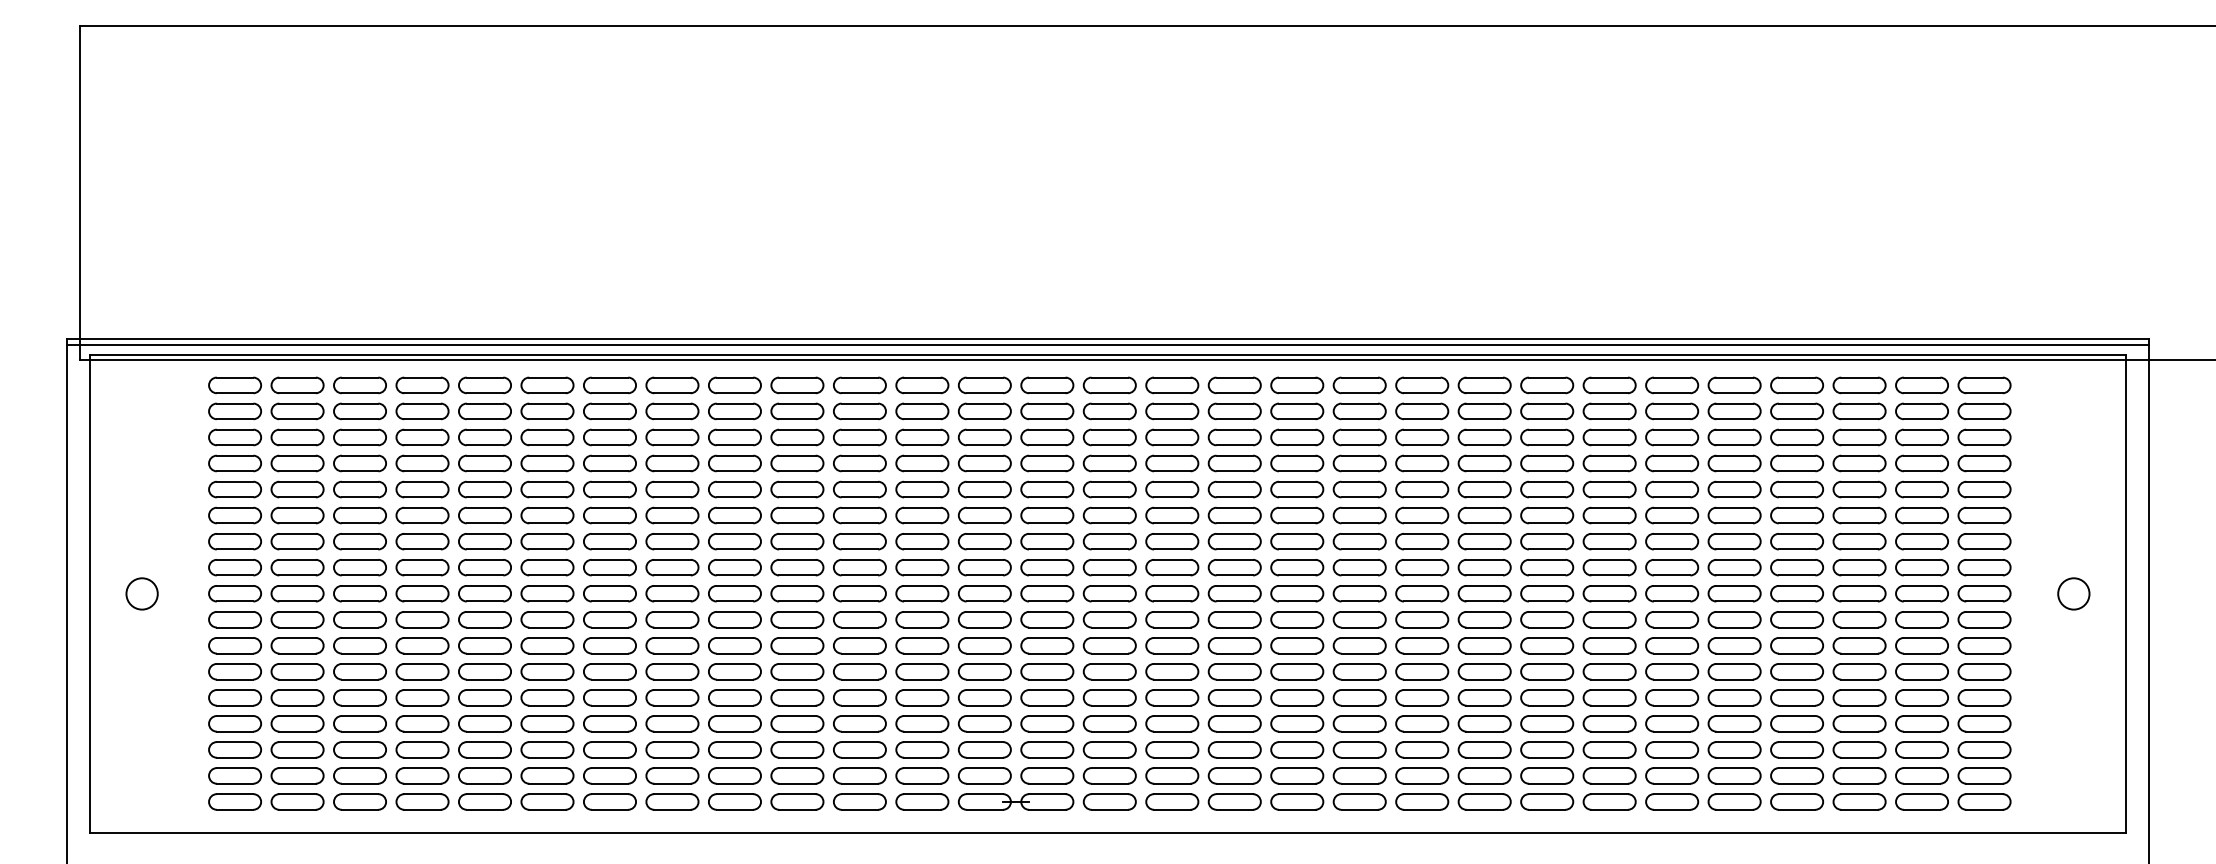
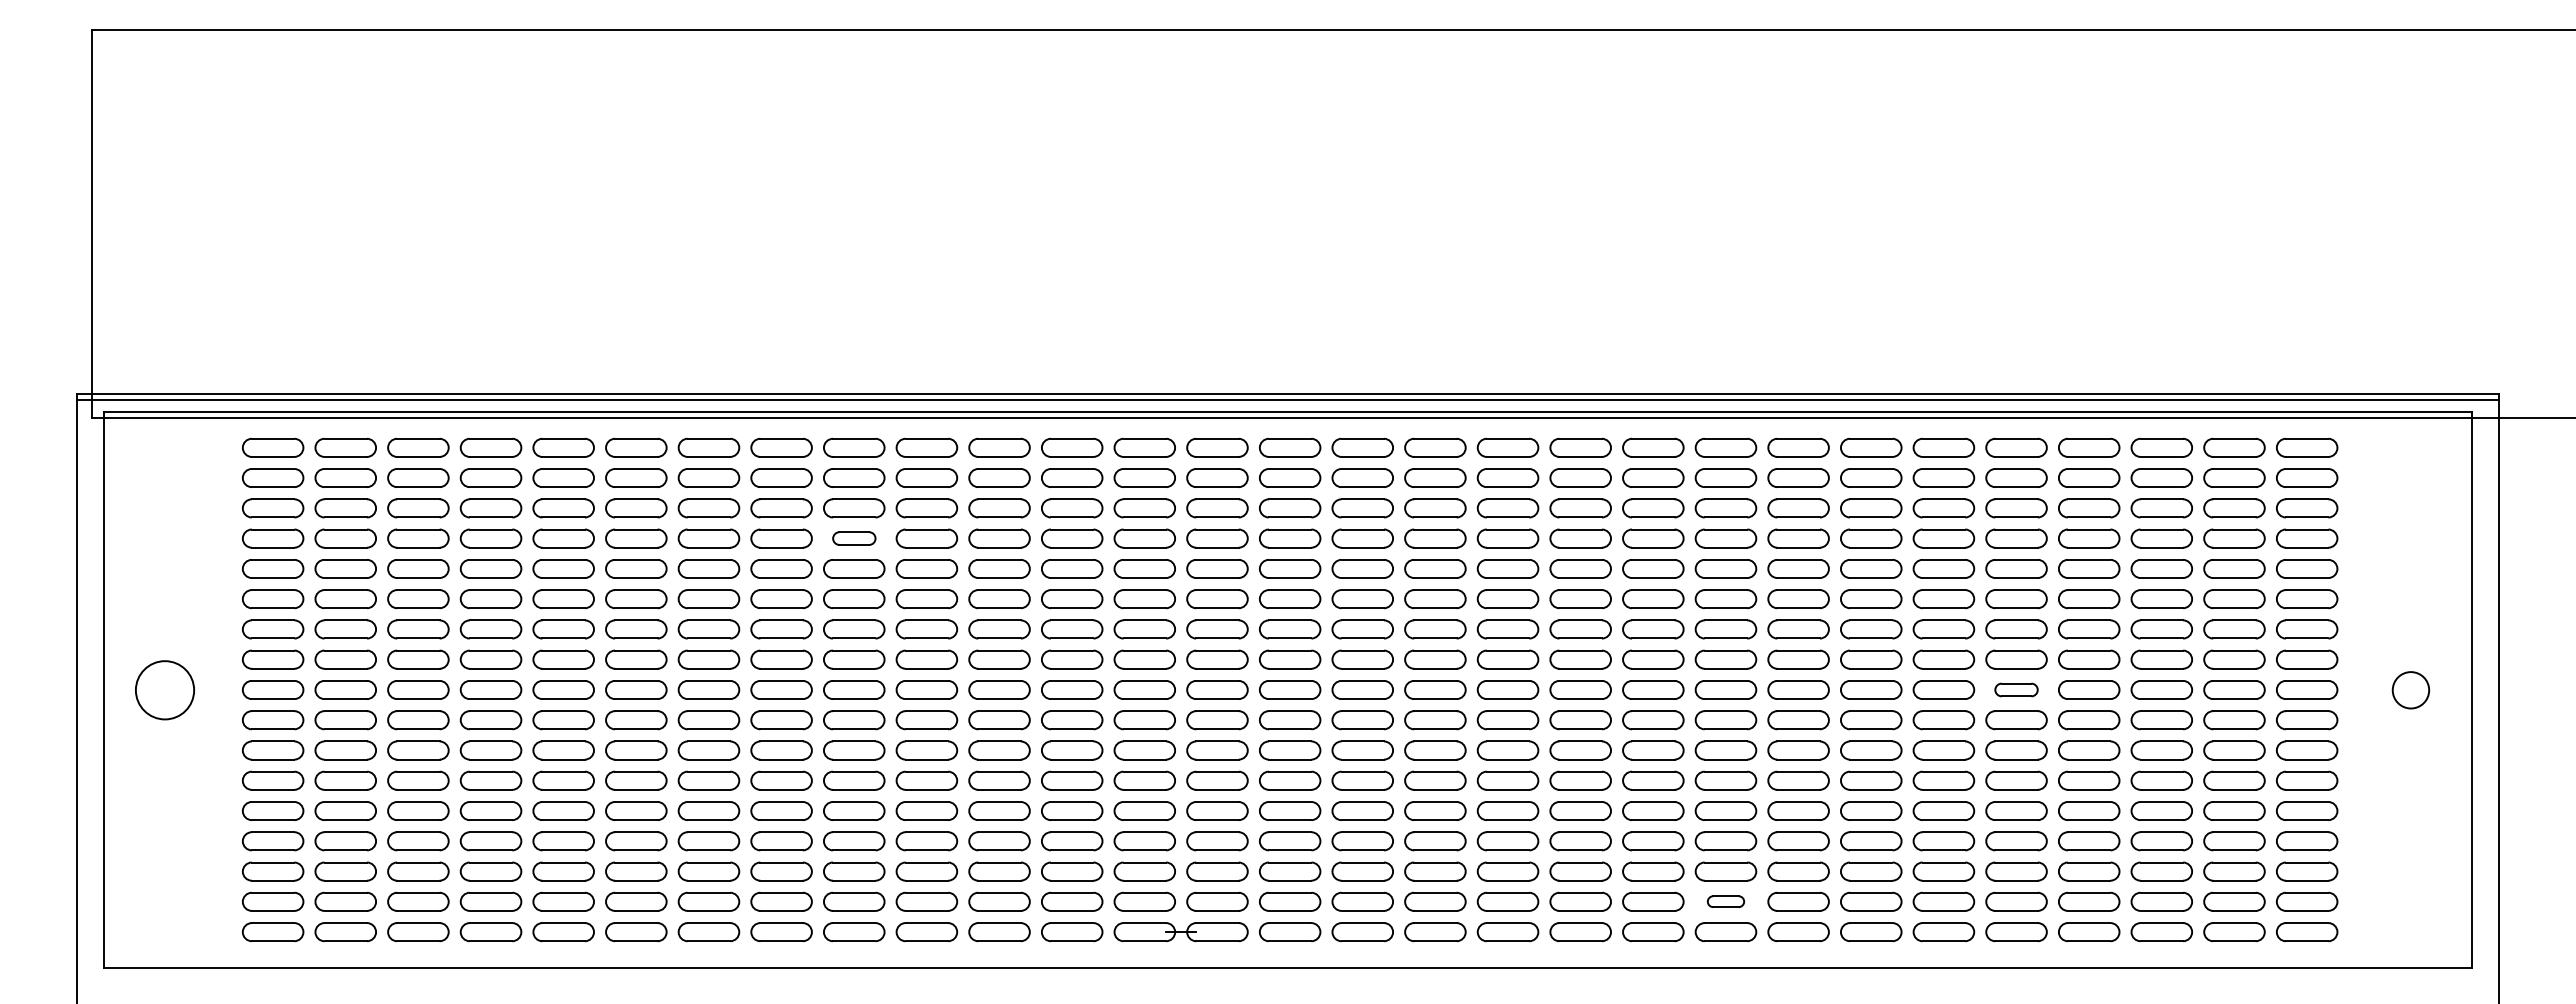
part: (735, 463) -> (854, 538), size x0.7
part: (1734, 593) -> (2016, 689), size x0.7
circle: (141, 594) -> (164, 690), size x1.6
part: (1484, 775) -> (1725, 901), size x0.6

